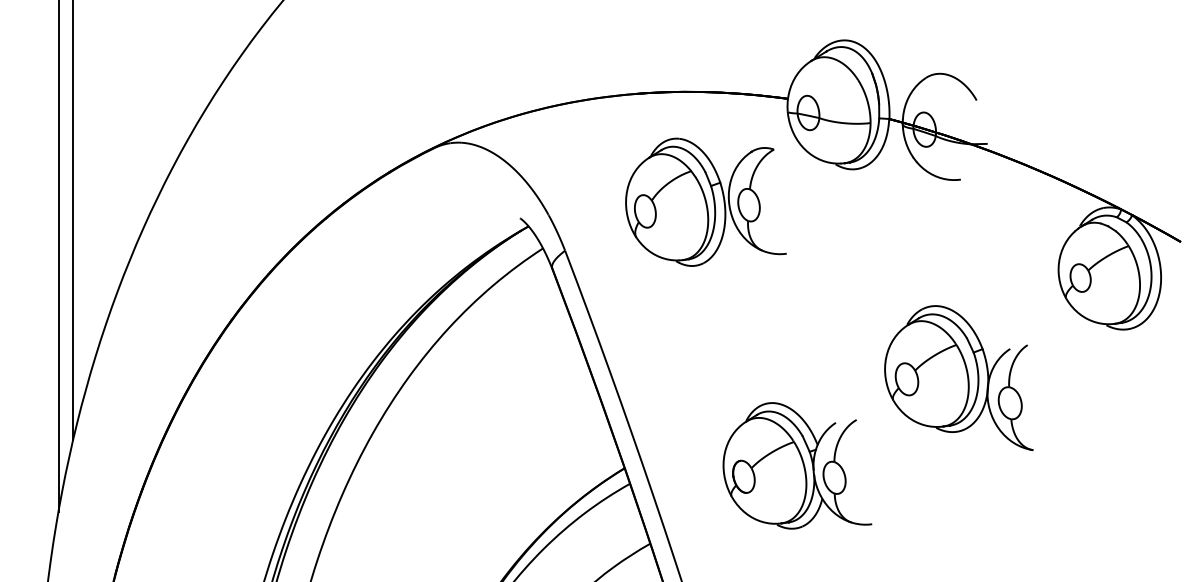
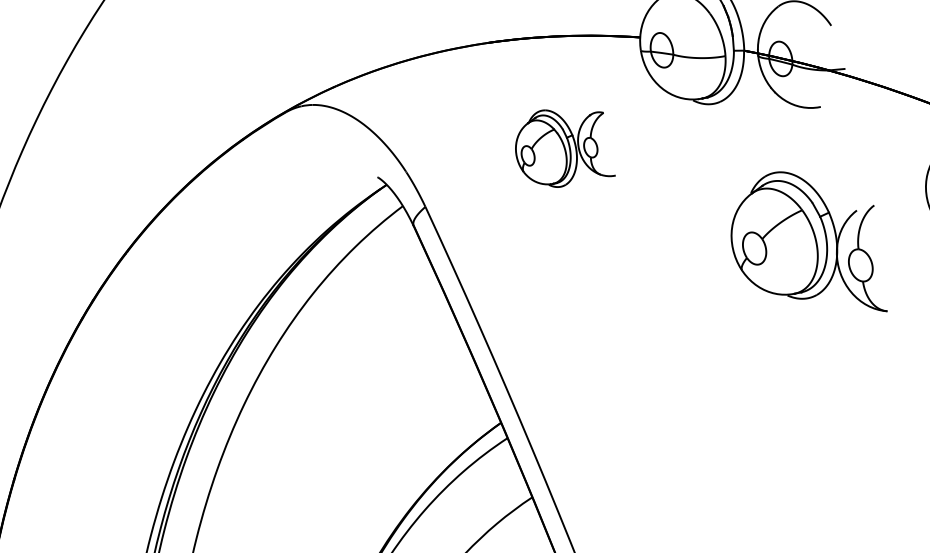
part: (705, 201) -> (563, 147), size x0.6
part: (958, 377) -> (806, 243), moved
part: (797, 465) -> (675, 407), removed

